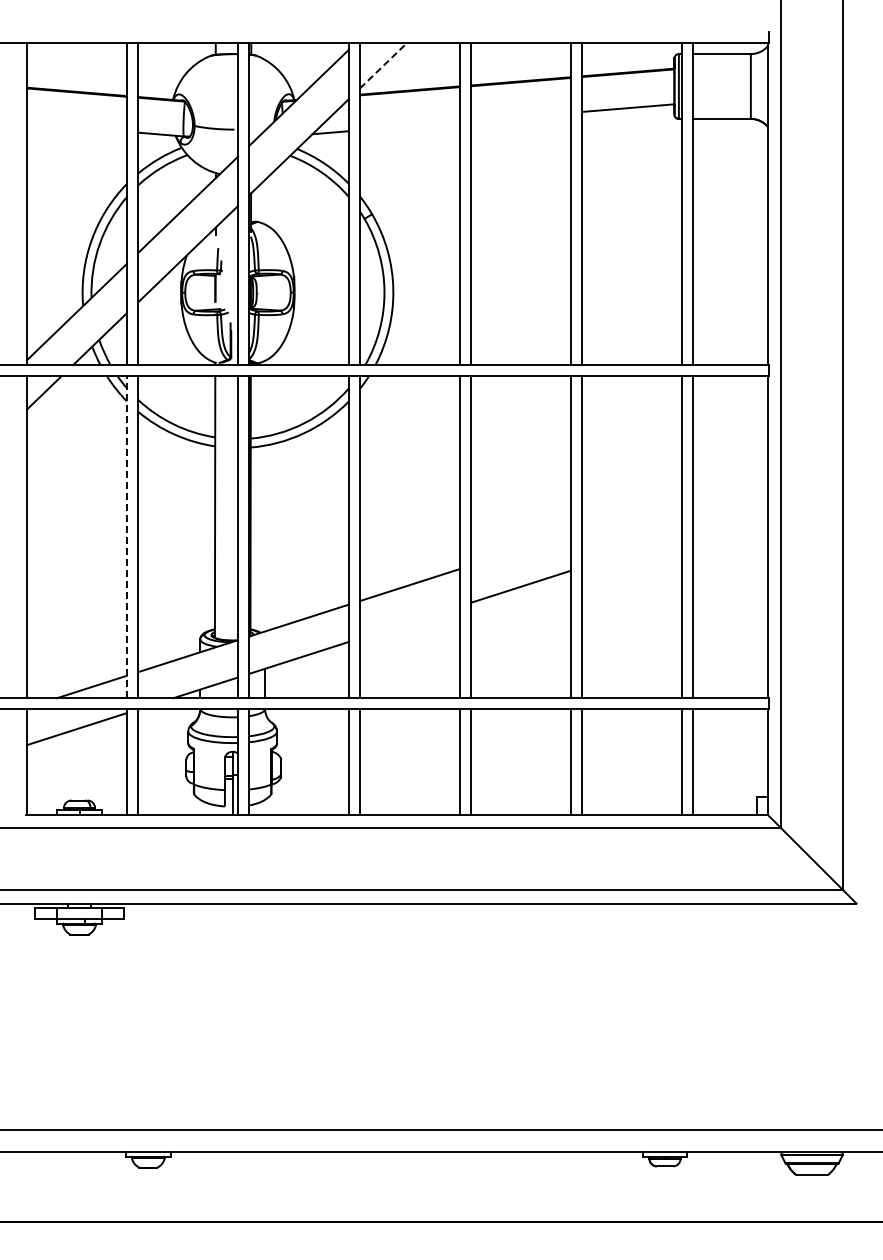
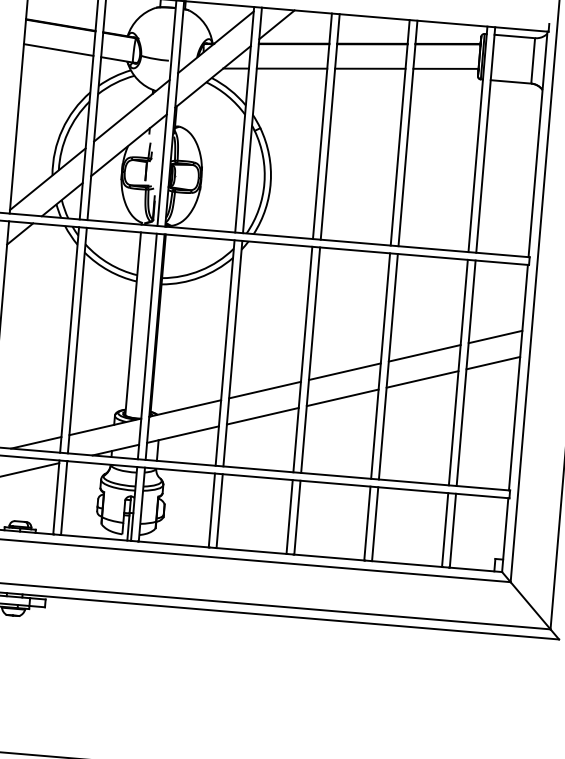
line: (383, 65) -> (277, 24), dashed -> solid
line: (520, 116) -> (370, 68), added
line: (409, 126) -> (291, 68), added
line: (76, 127) -> (58, 49), added
line: (730, 482) -> (495, 337), added
line: (631, 513) -> (424, 353), added
line: (730, 519) -> (493, 363), added
line: (126, 537) -> (69, 340), dashed -> solid
line: (520, 549) -> (344, 371), added
line: (631, 551) -> (422, 379), added
line: (409, 622) -> (262, 416), added

